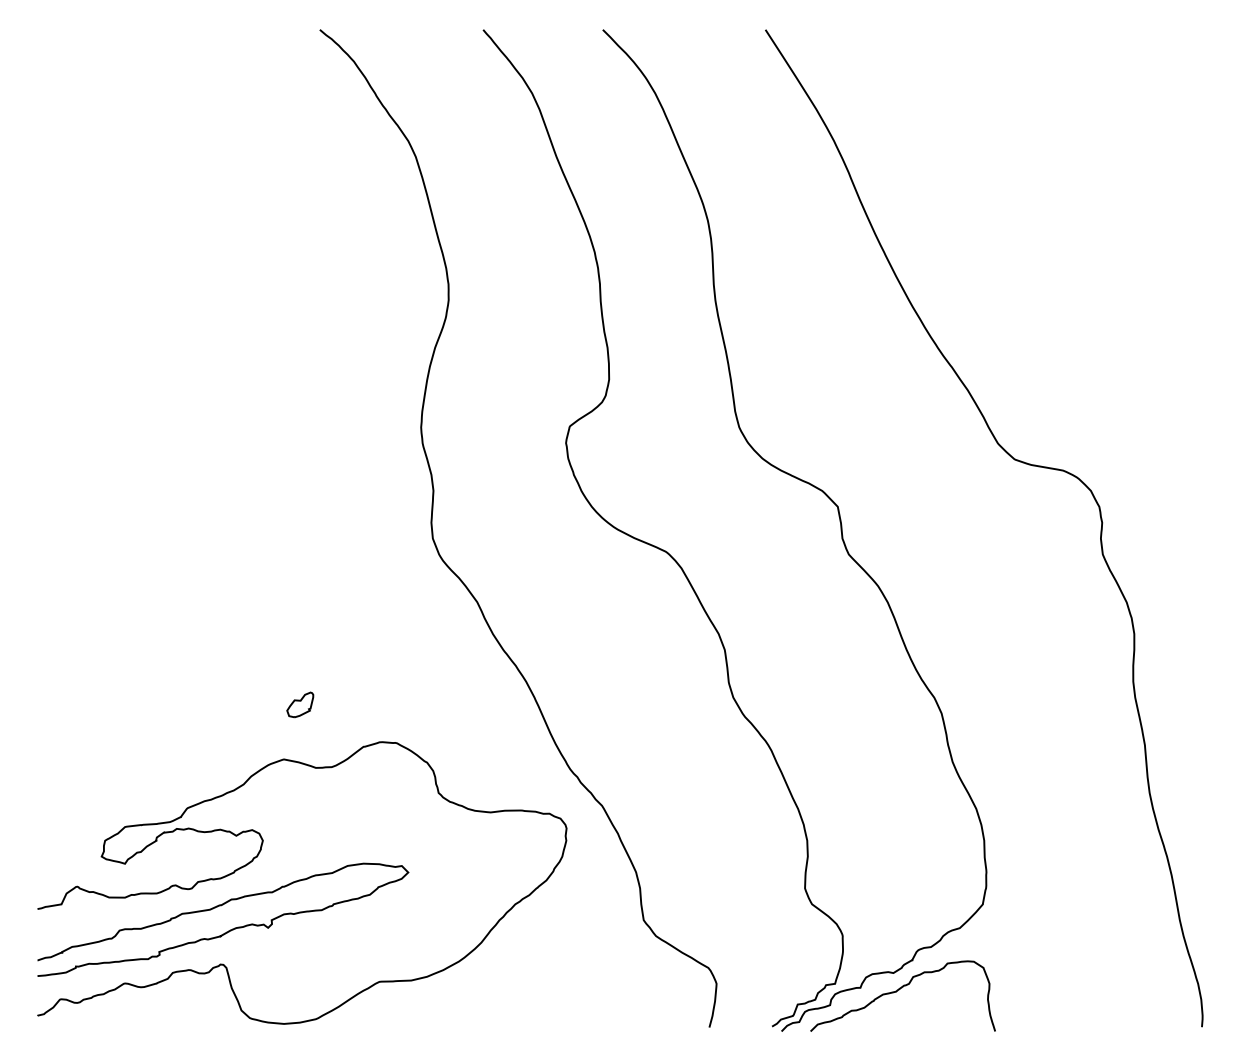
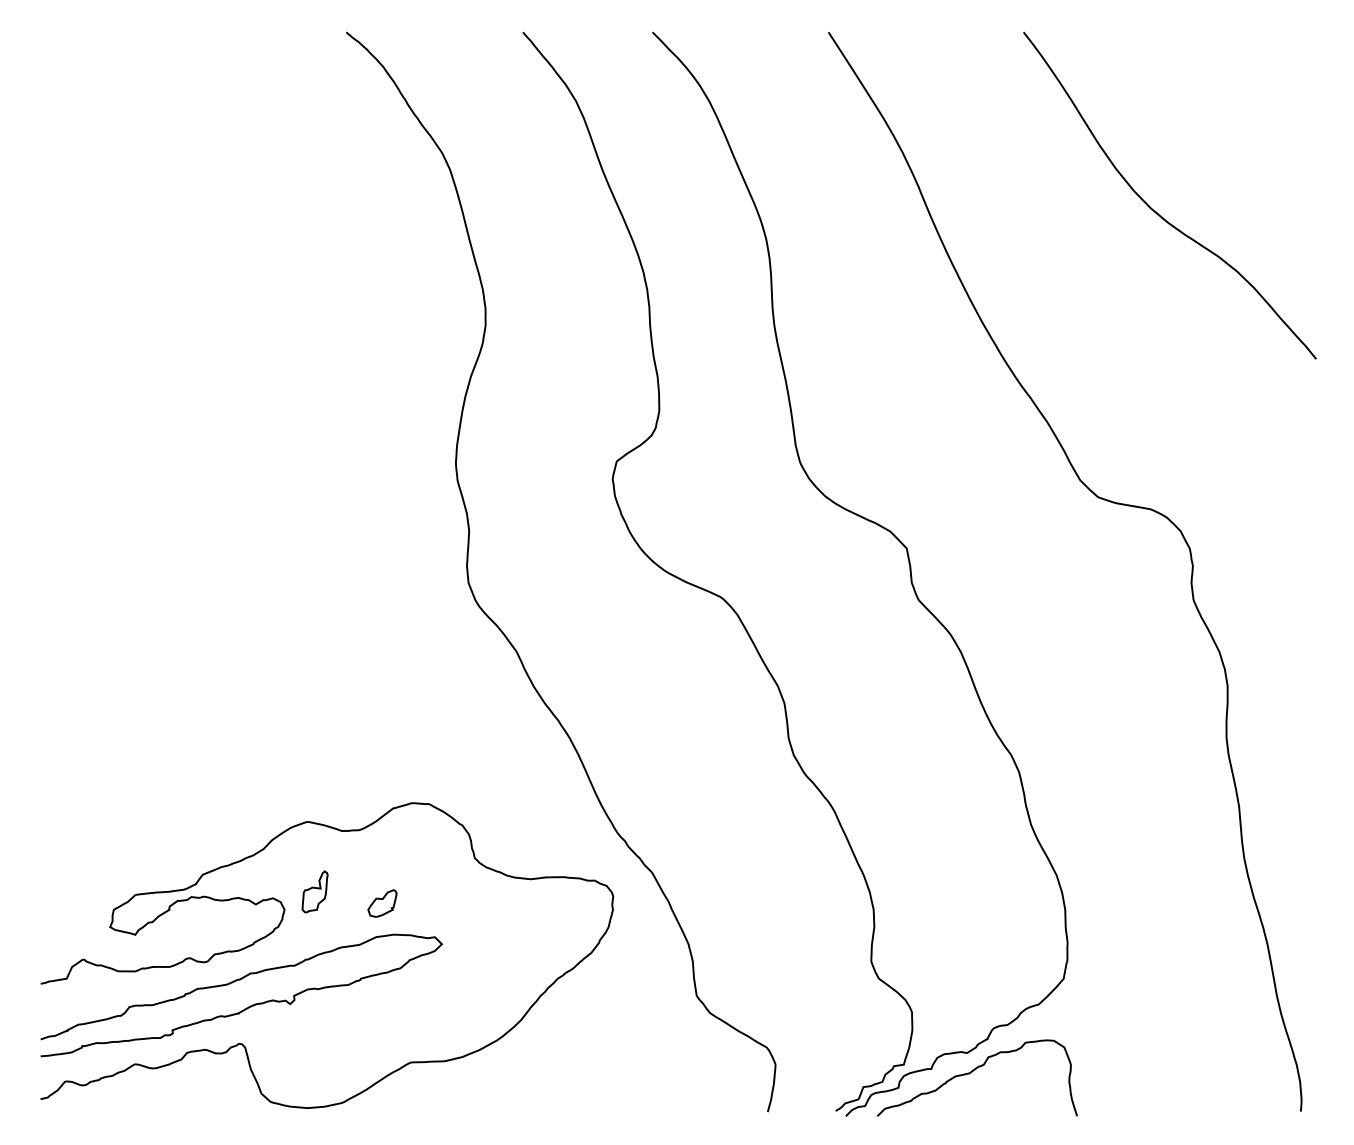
curve: (1066, 193) -> (1154, 209), added
part: (300, 704) -> (382, 903), moved
part: (290, 823) -> (314, 891), added

